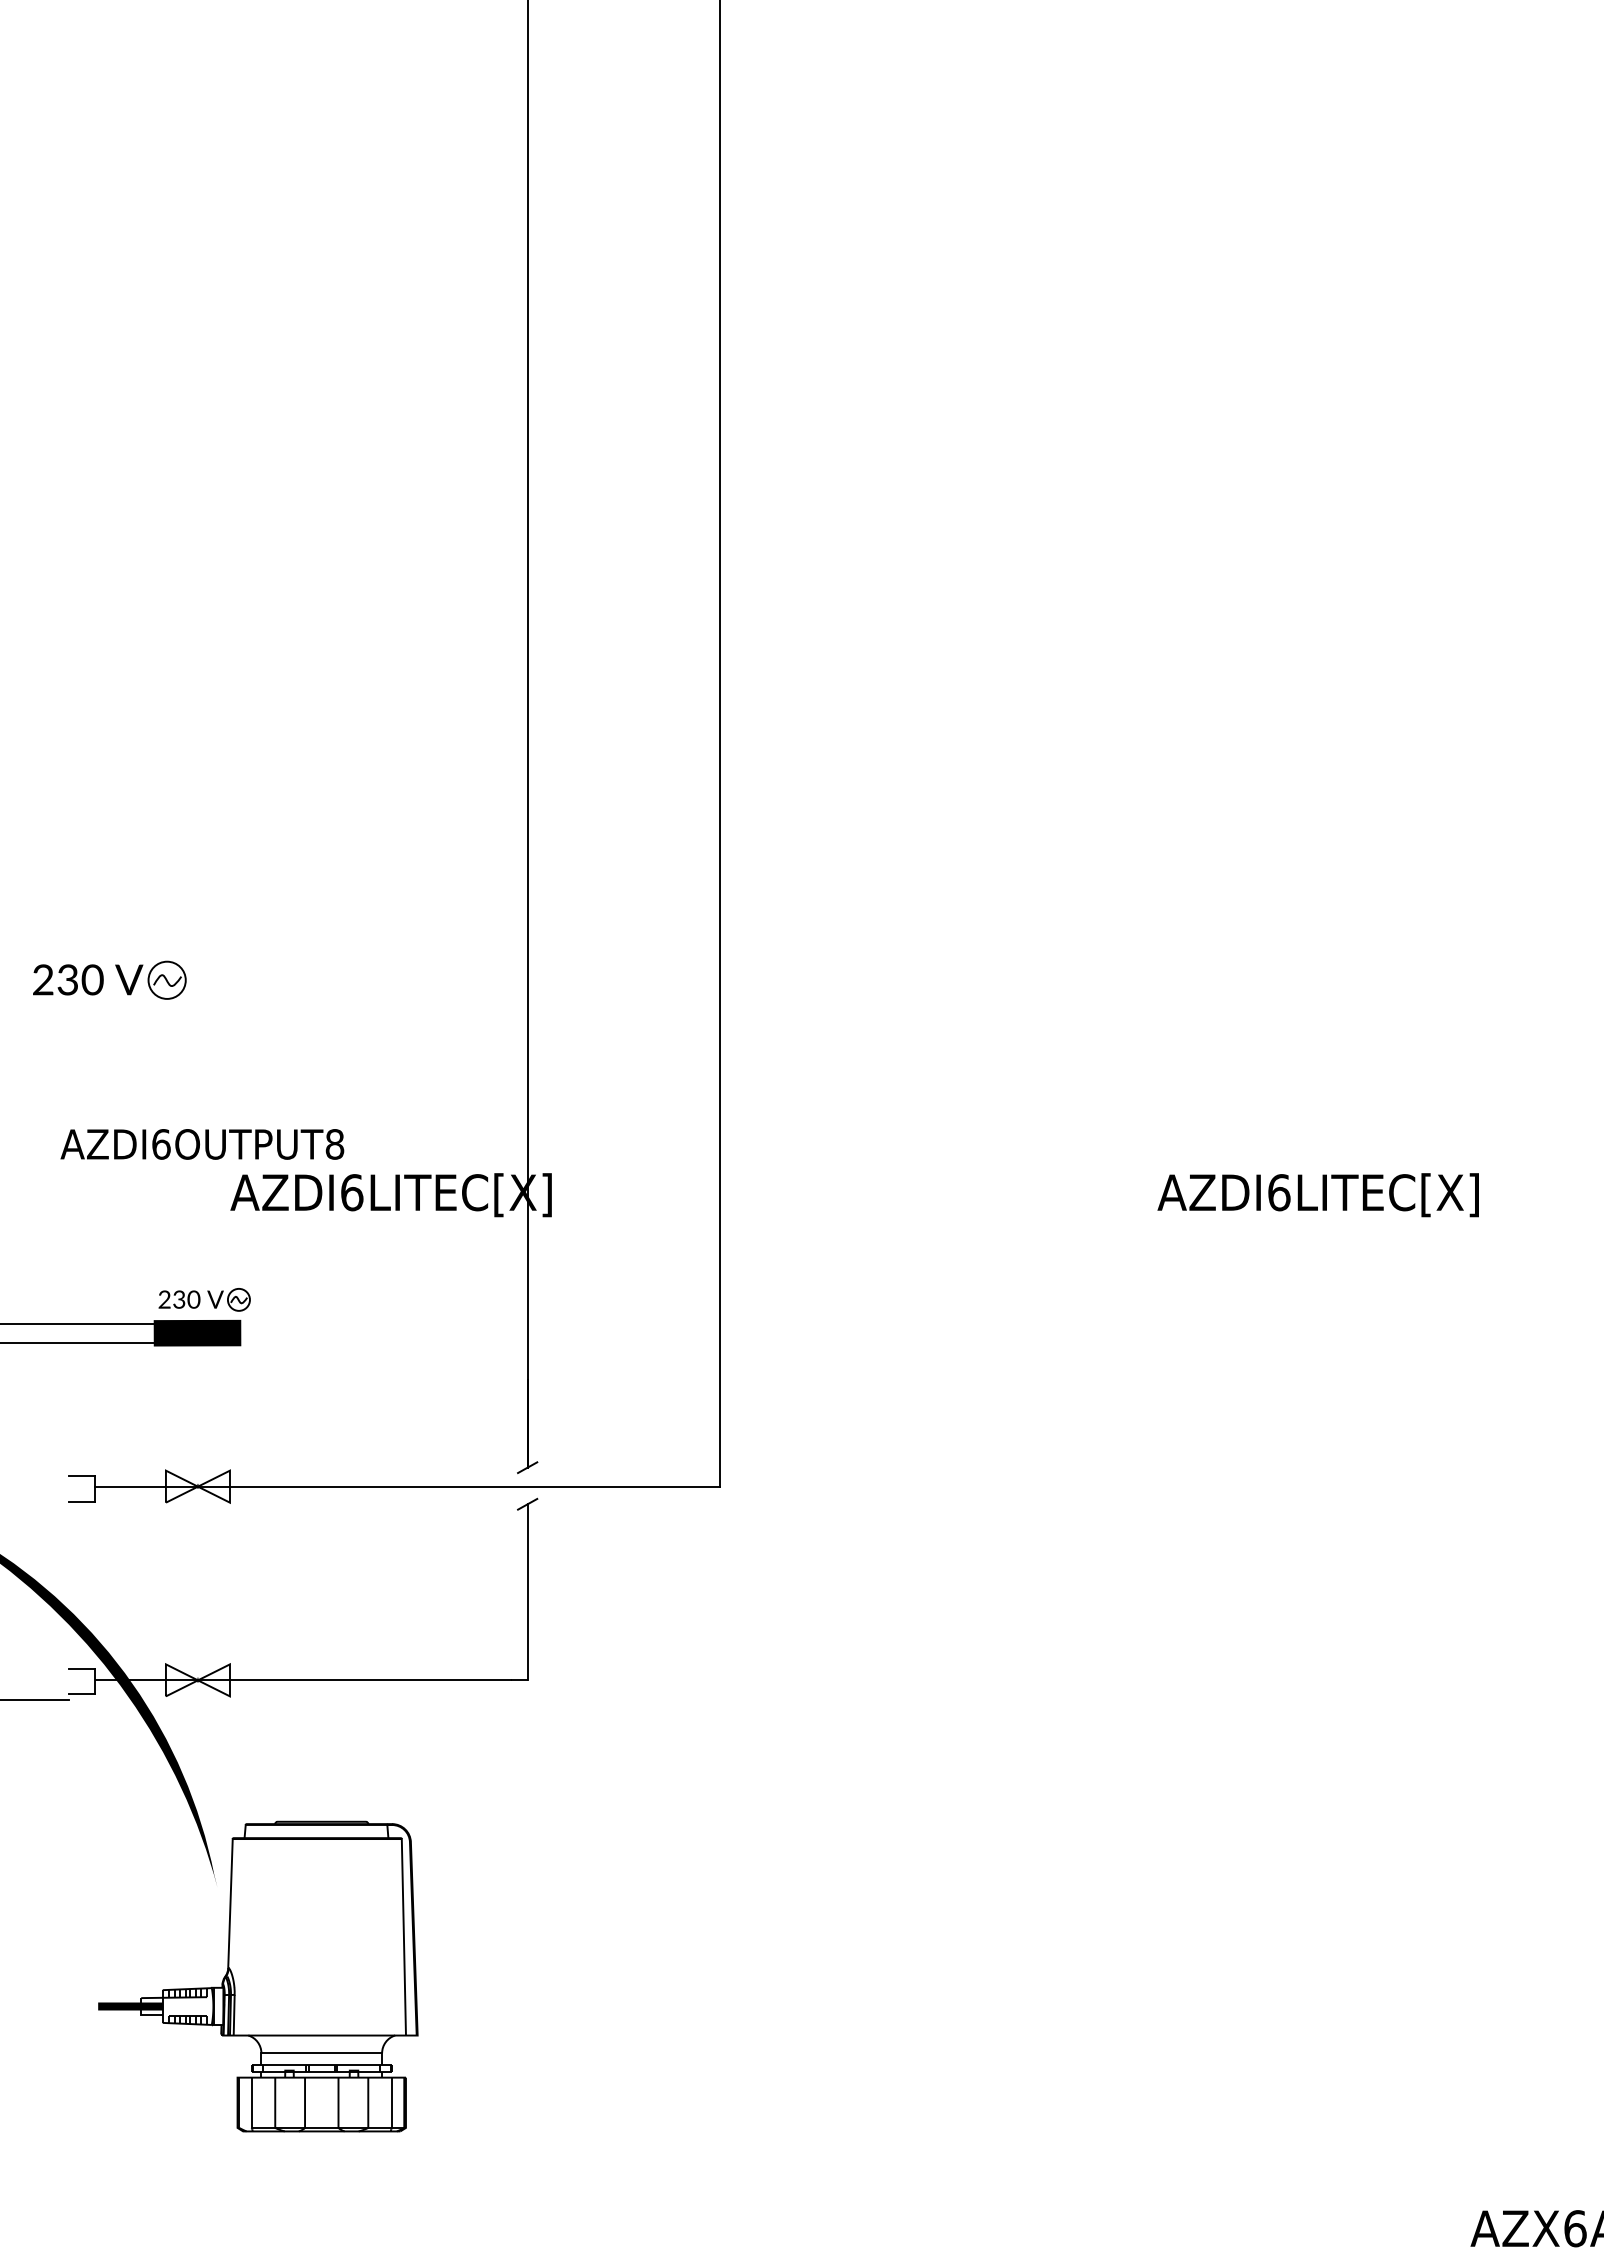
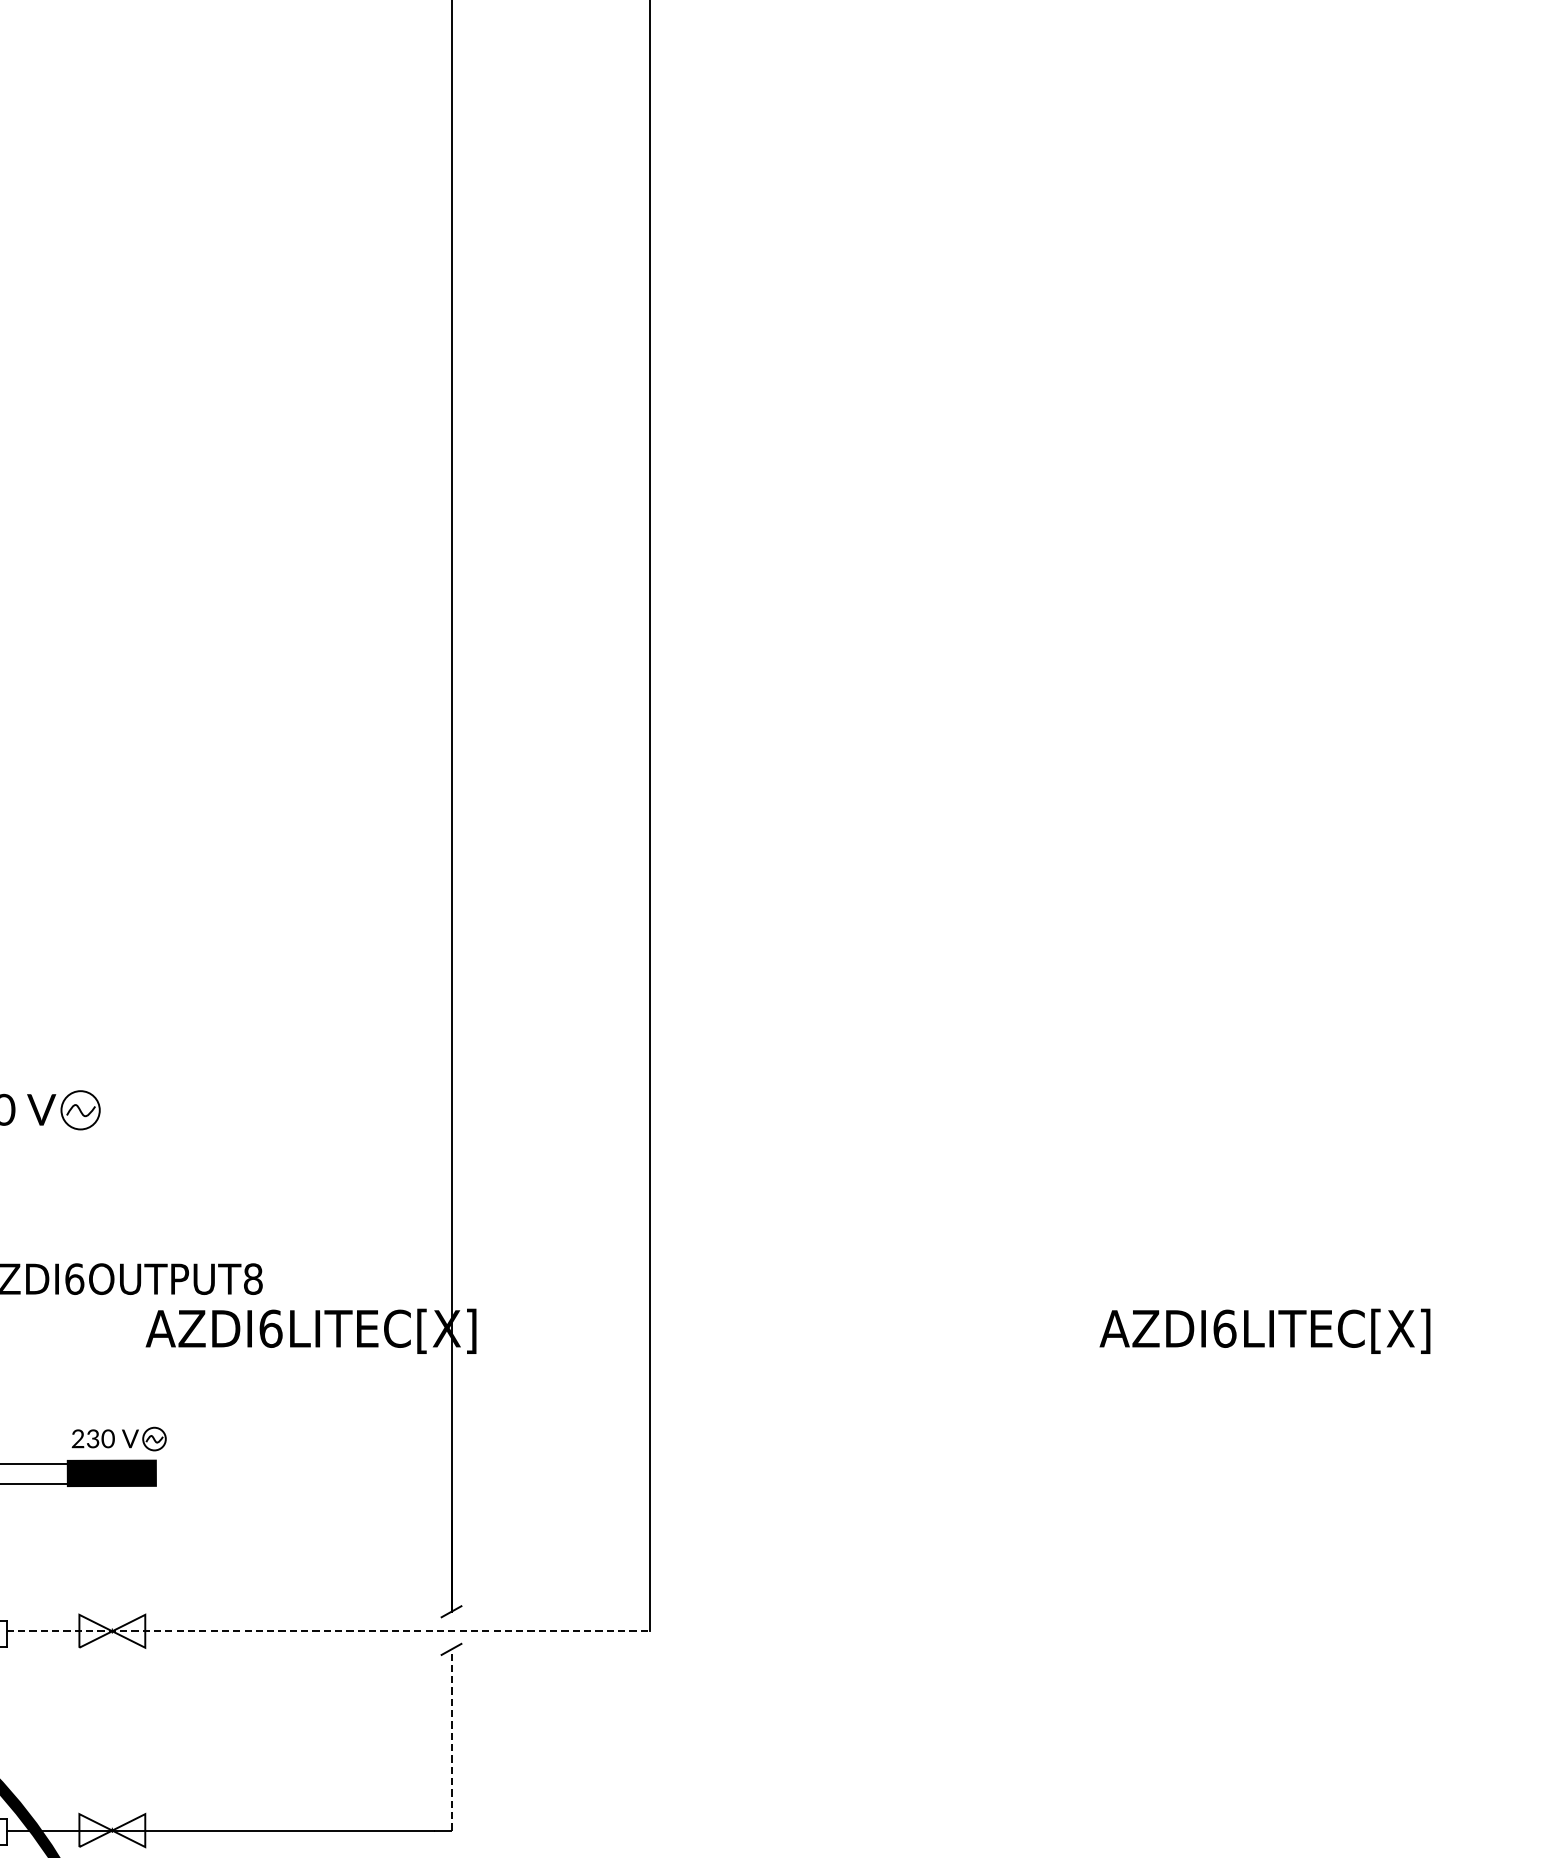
line: (408, 1486) -> (328, 1631), solid -> dashed
line: (527, 1591) -> (451, 1739), solid -> dashed

